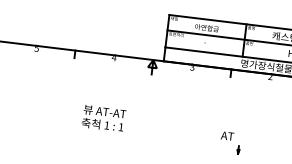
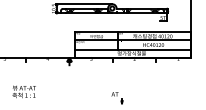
text: (102, 117) -> (23, 91), moved

